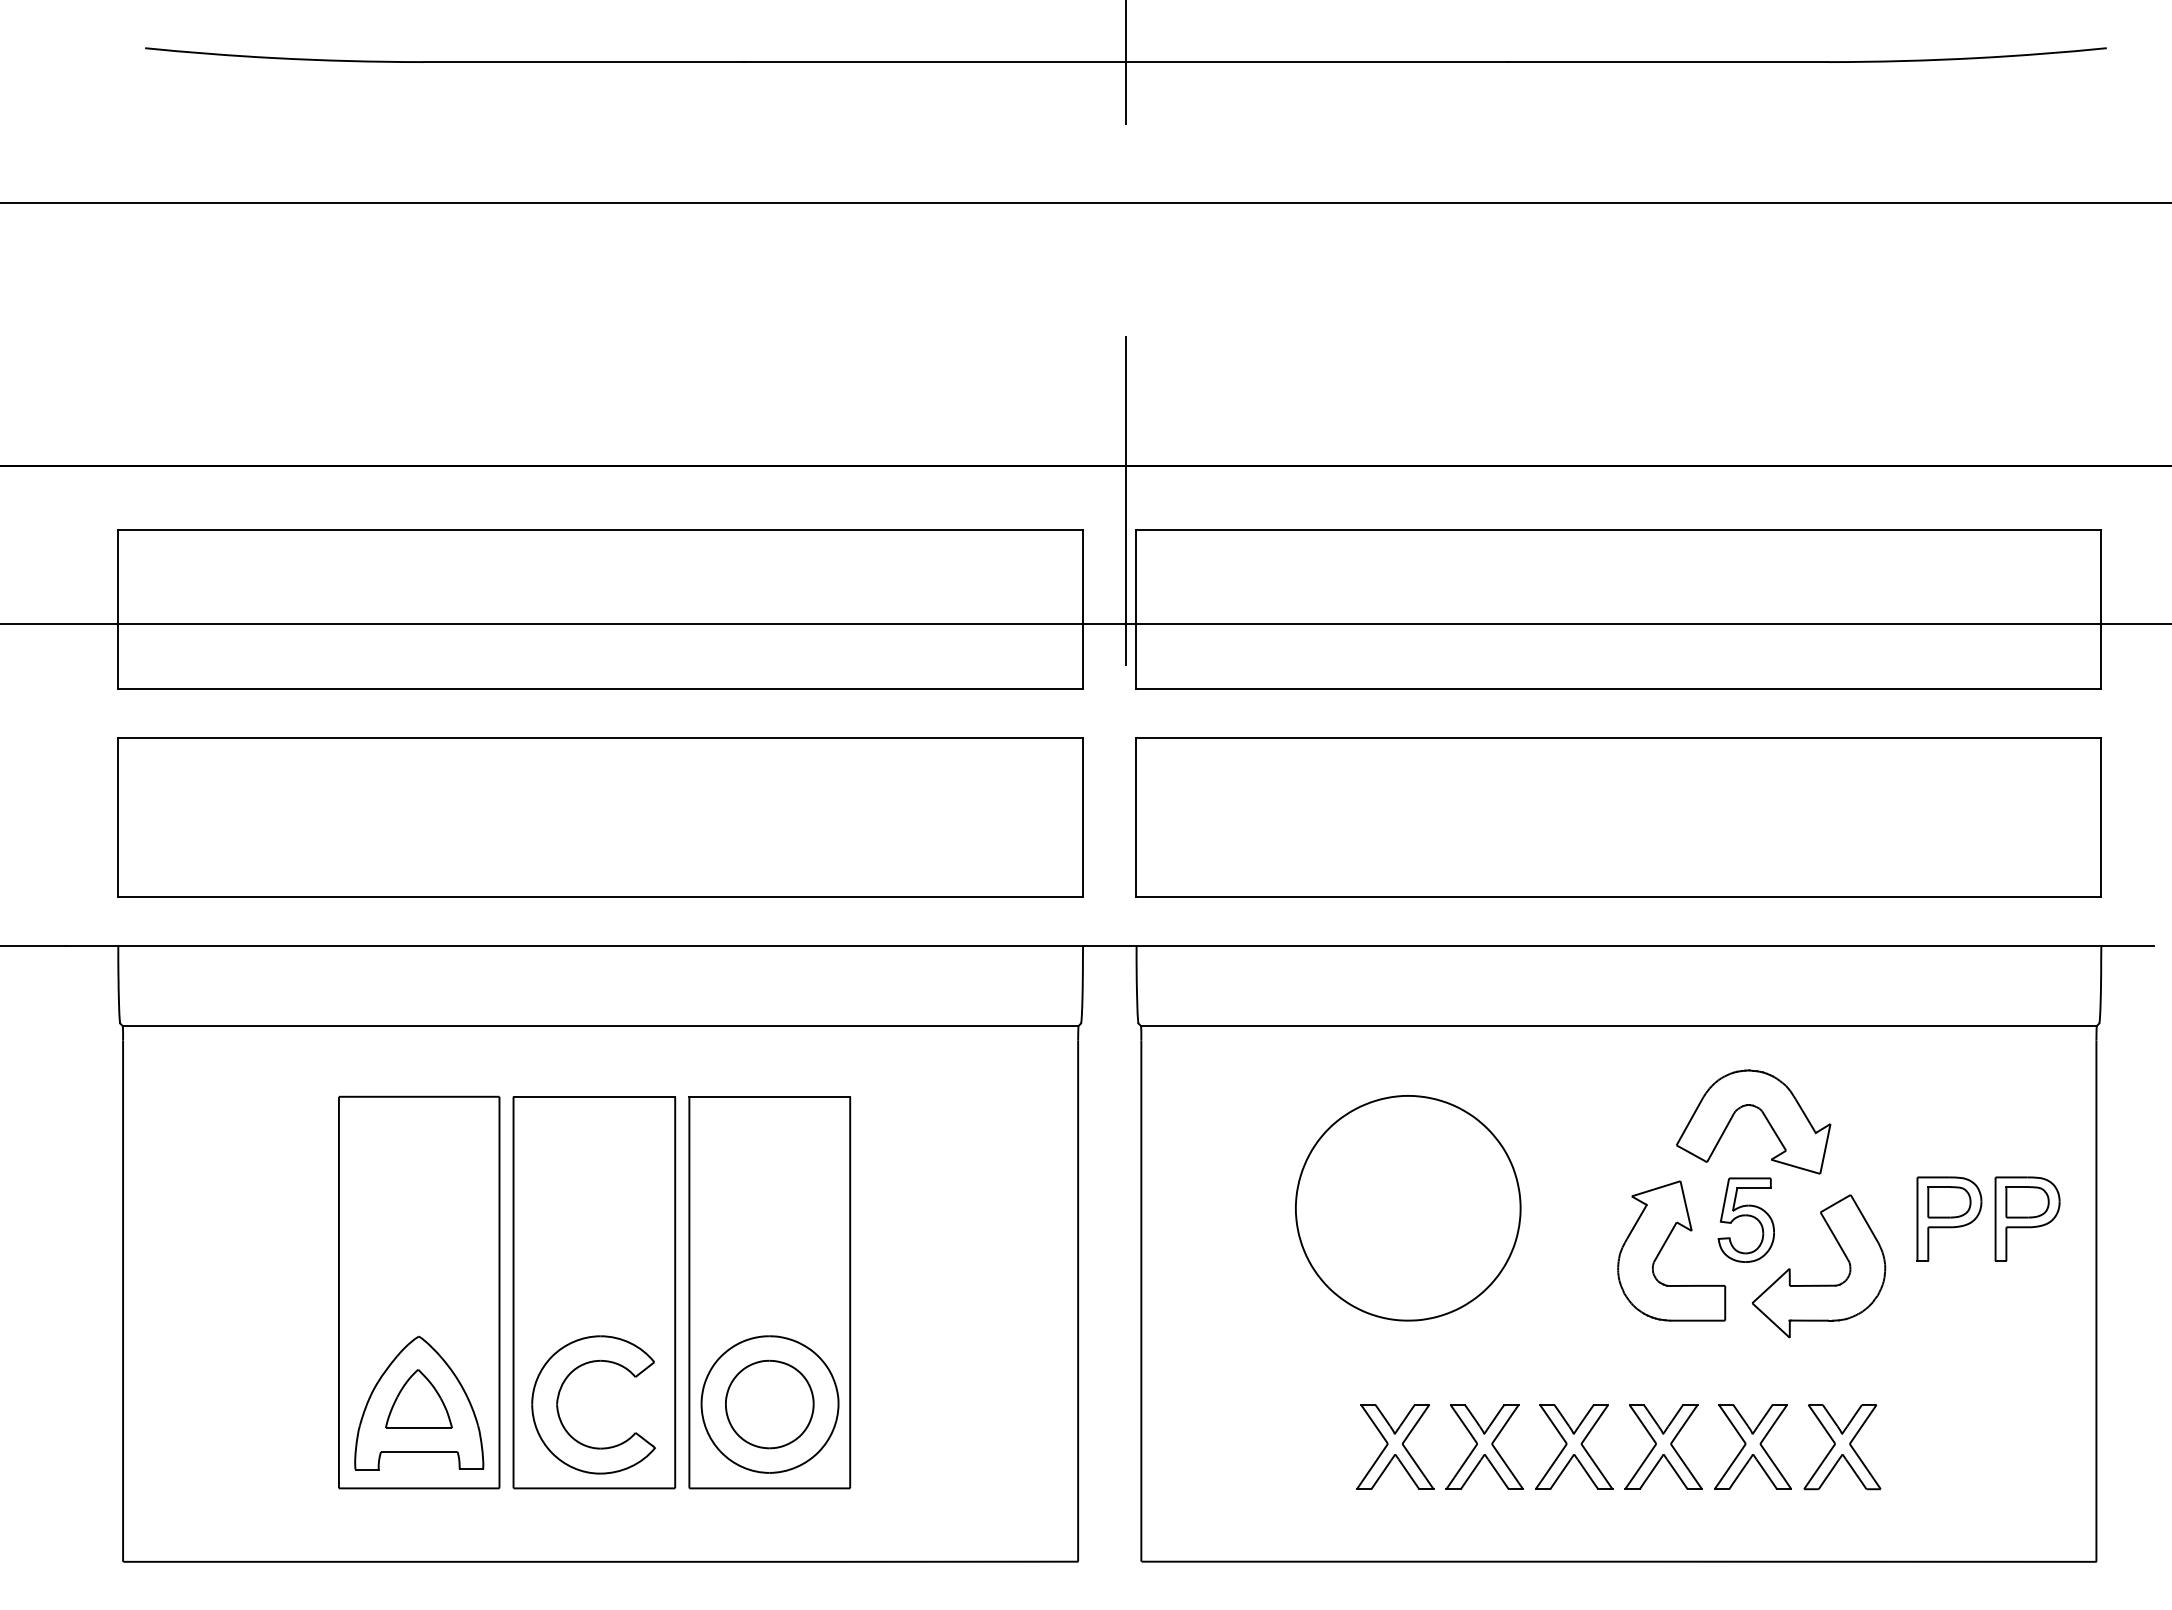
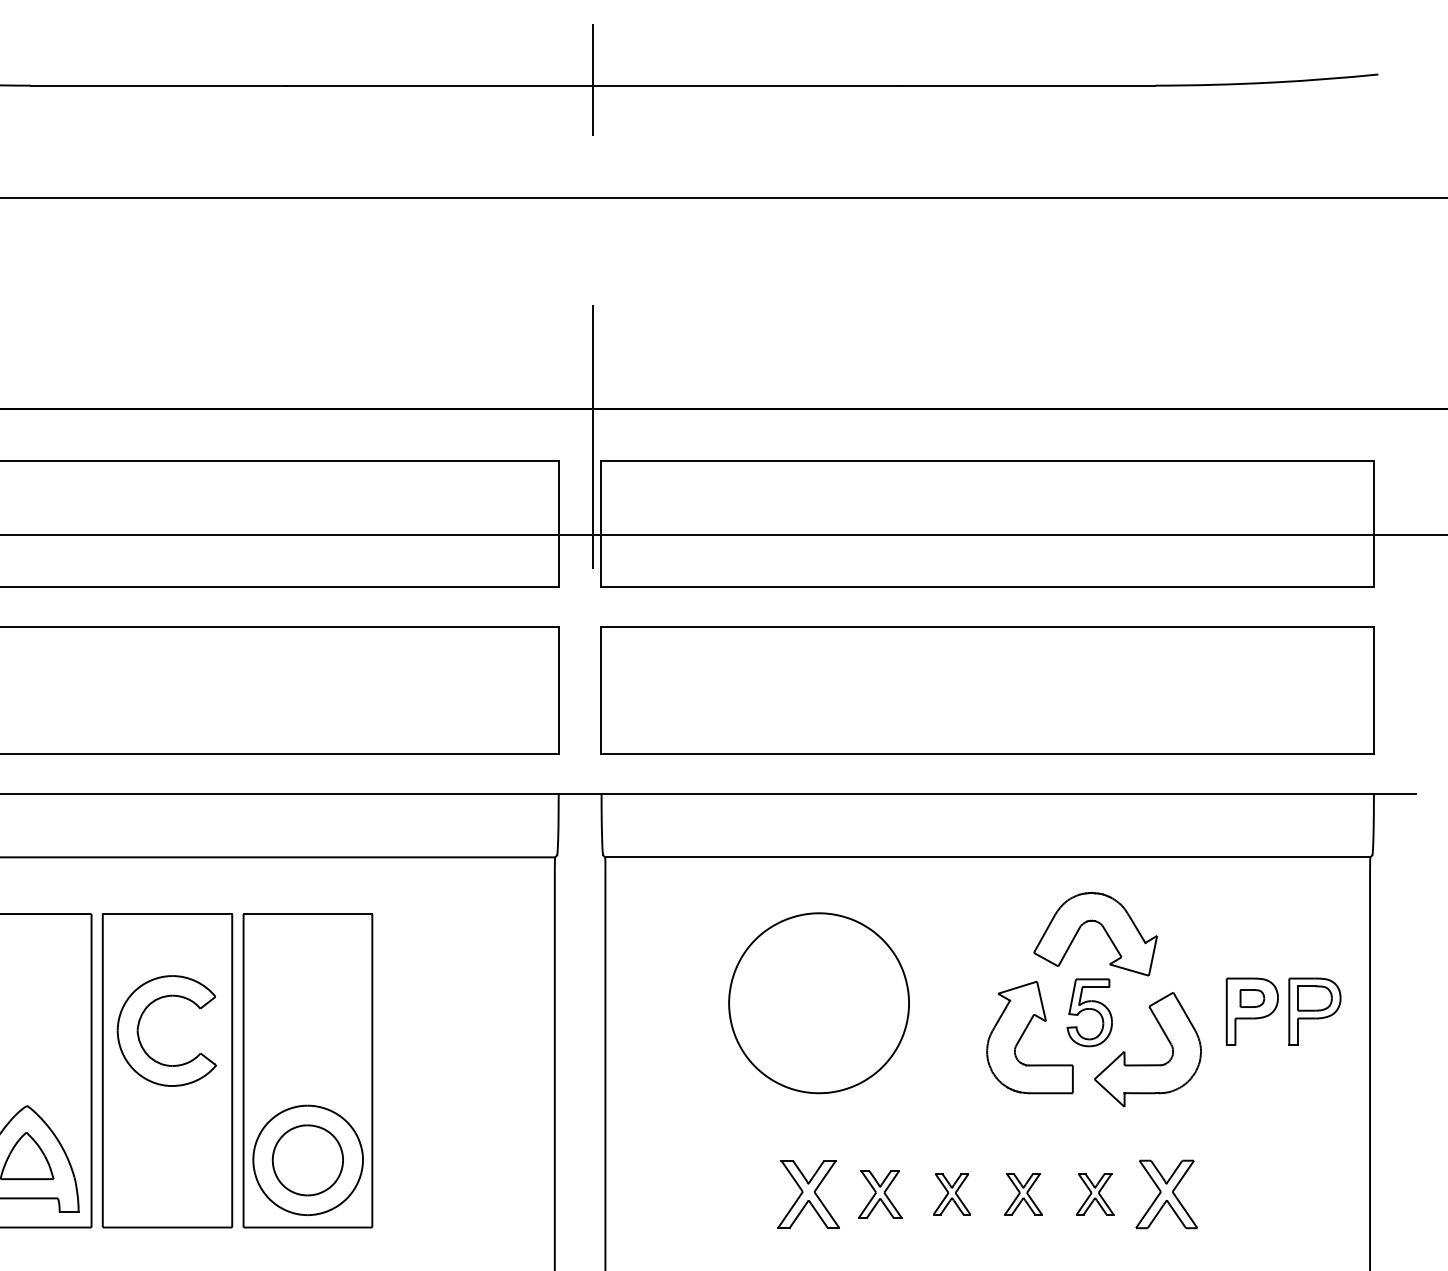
part: (1949, 1202) -> (1252, 998), size x0.7
part: (559, 1396) -> (139, 1024), moved
part: (1484, 1446) -> (880, 1193), size x0.7
part: (1574, 1446) -> (952, 1193), size x0.6
part: (1663, 1446) -> (1023, 1193), size x0.6
part: (1752, 1446) -> (1094, 1193), size x0.6

